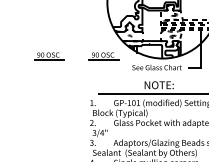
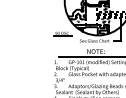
part: (48, 55) -> (29, 33), removed

